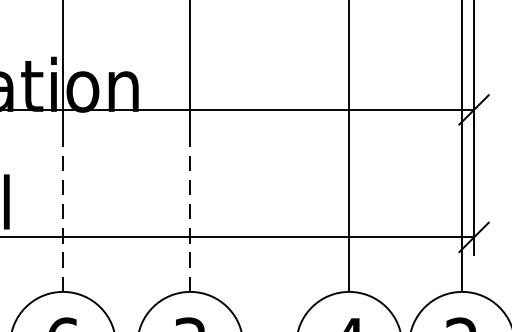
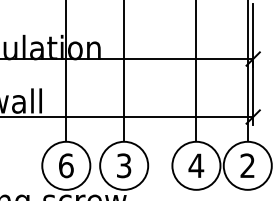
line: (63, 218) -> (66, 108), dashed -> solid
line: (191, 218) -> (124, 108), dashed -> solid

